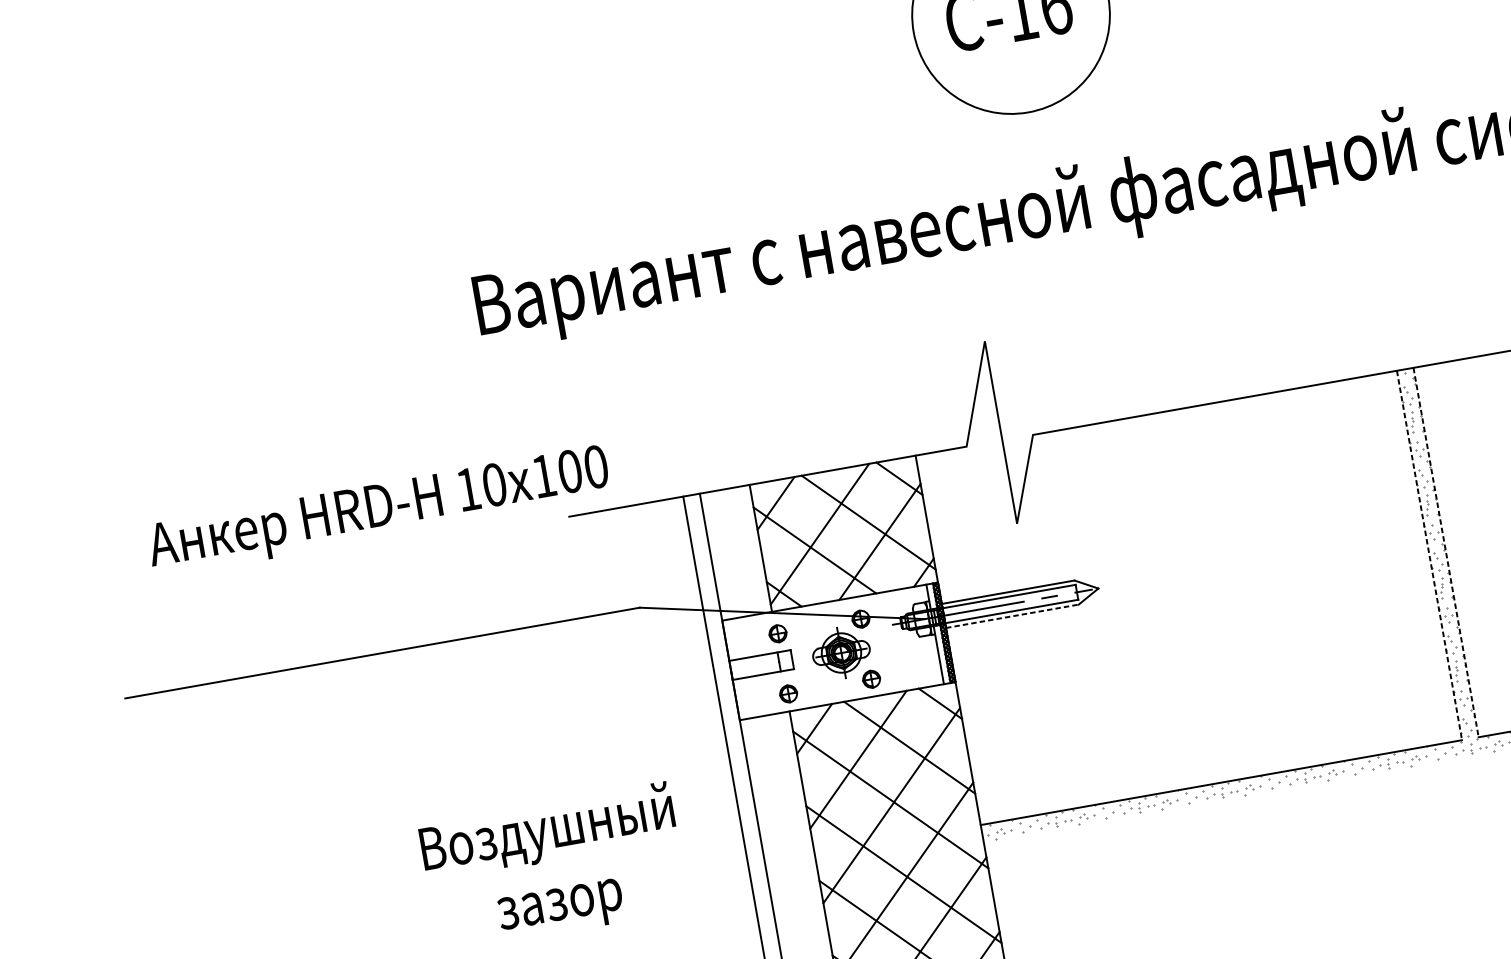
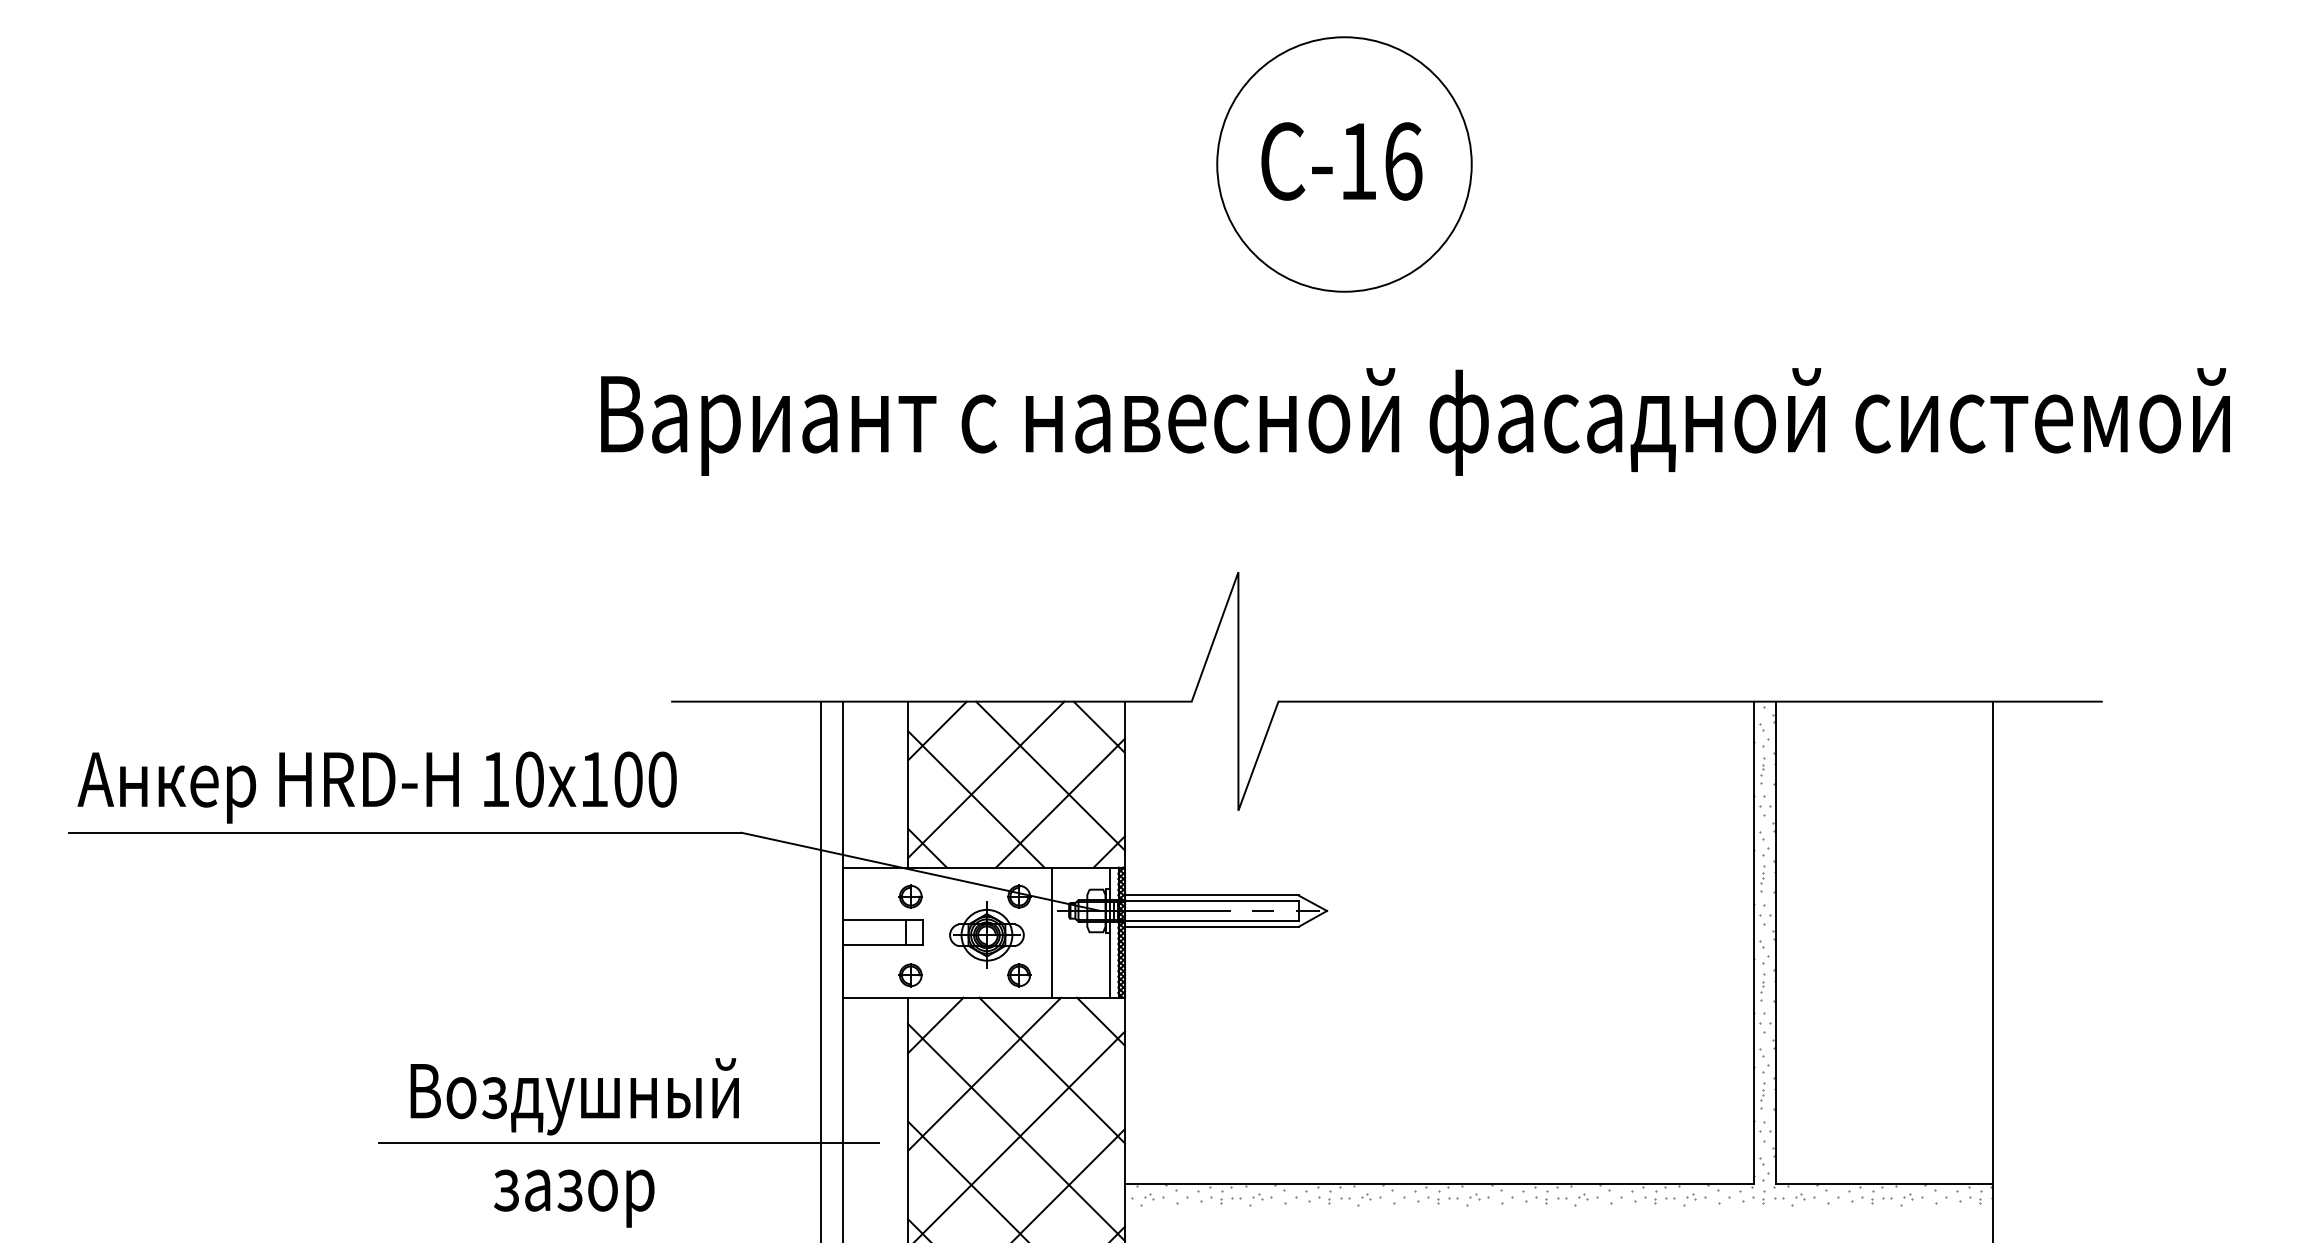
text: (378, 511) -> (376, 787), moved
line: (1445, 552) -> (1775, 943), dashed -> solid
line: (1429, 555) -> (1754, 943), dashed -> solid
line: (1012, 616) -> (1211, 926), dashed -> solid
line: (890, 642) -> (1051, 932), added
line: (595, 860) -> (628, 1143), added

